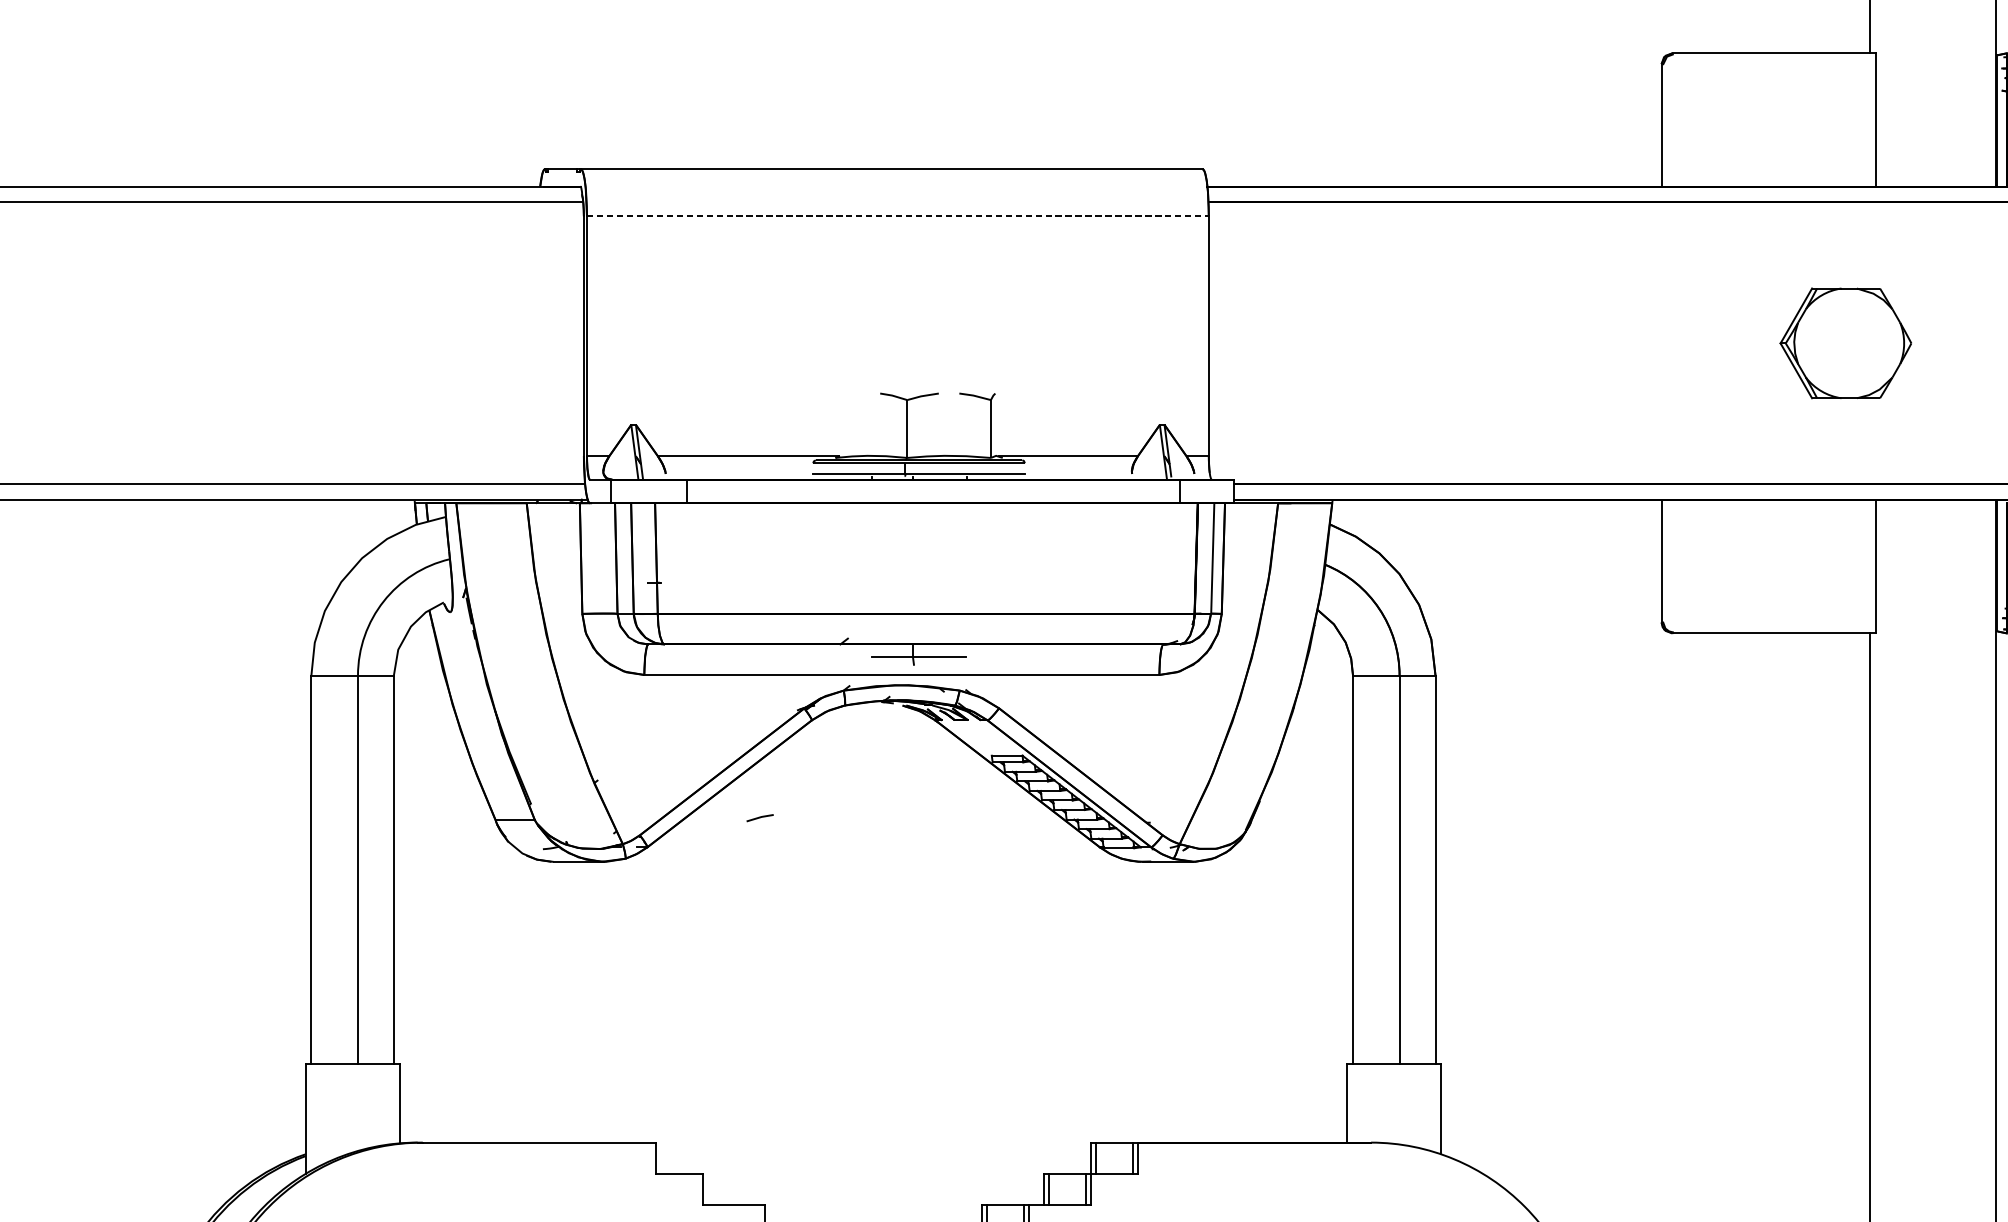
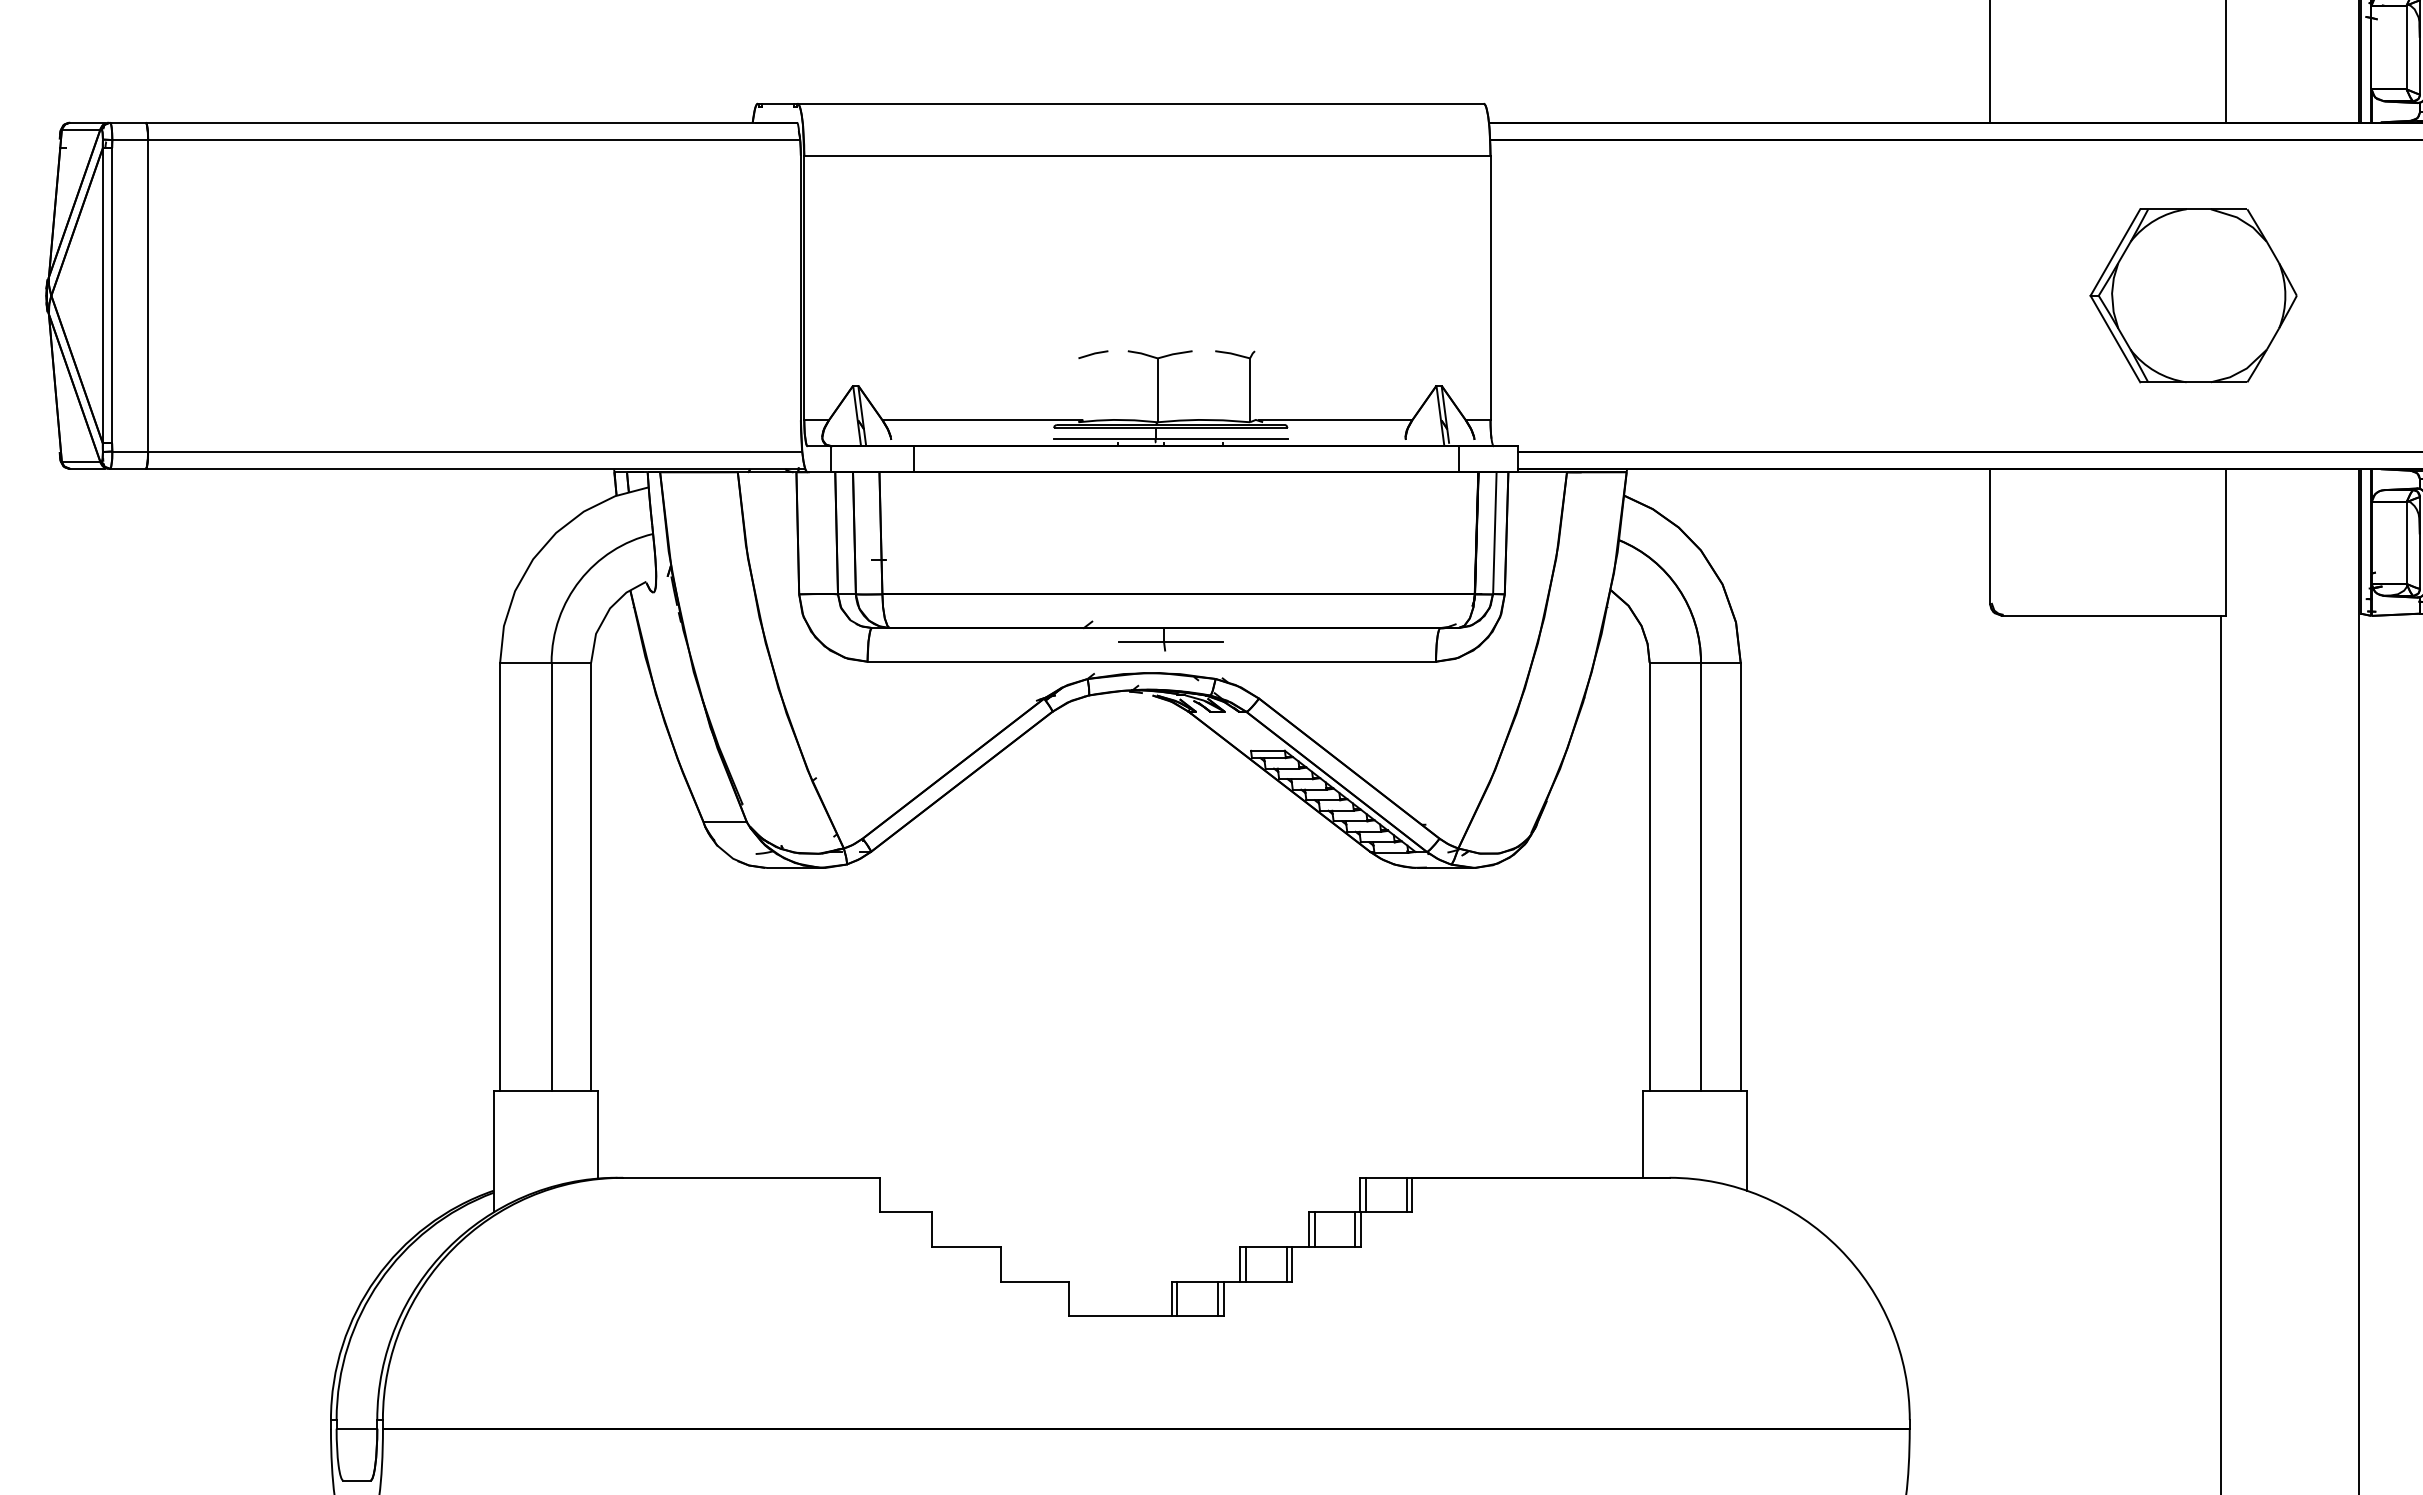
line: (897, 216) -> (1147, 155), dashed -> solid
part: (1845, 343) -> (2193, 295), size x1.43
line: (760, 817) -> (1093, 354), moved

